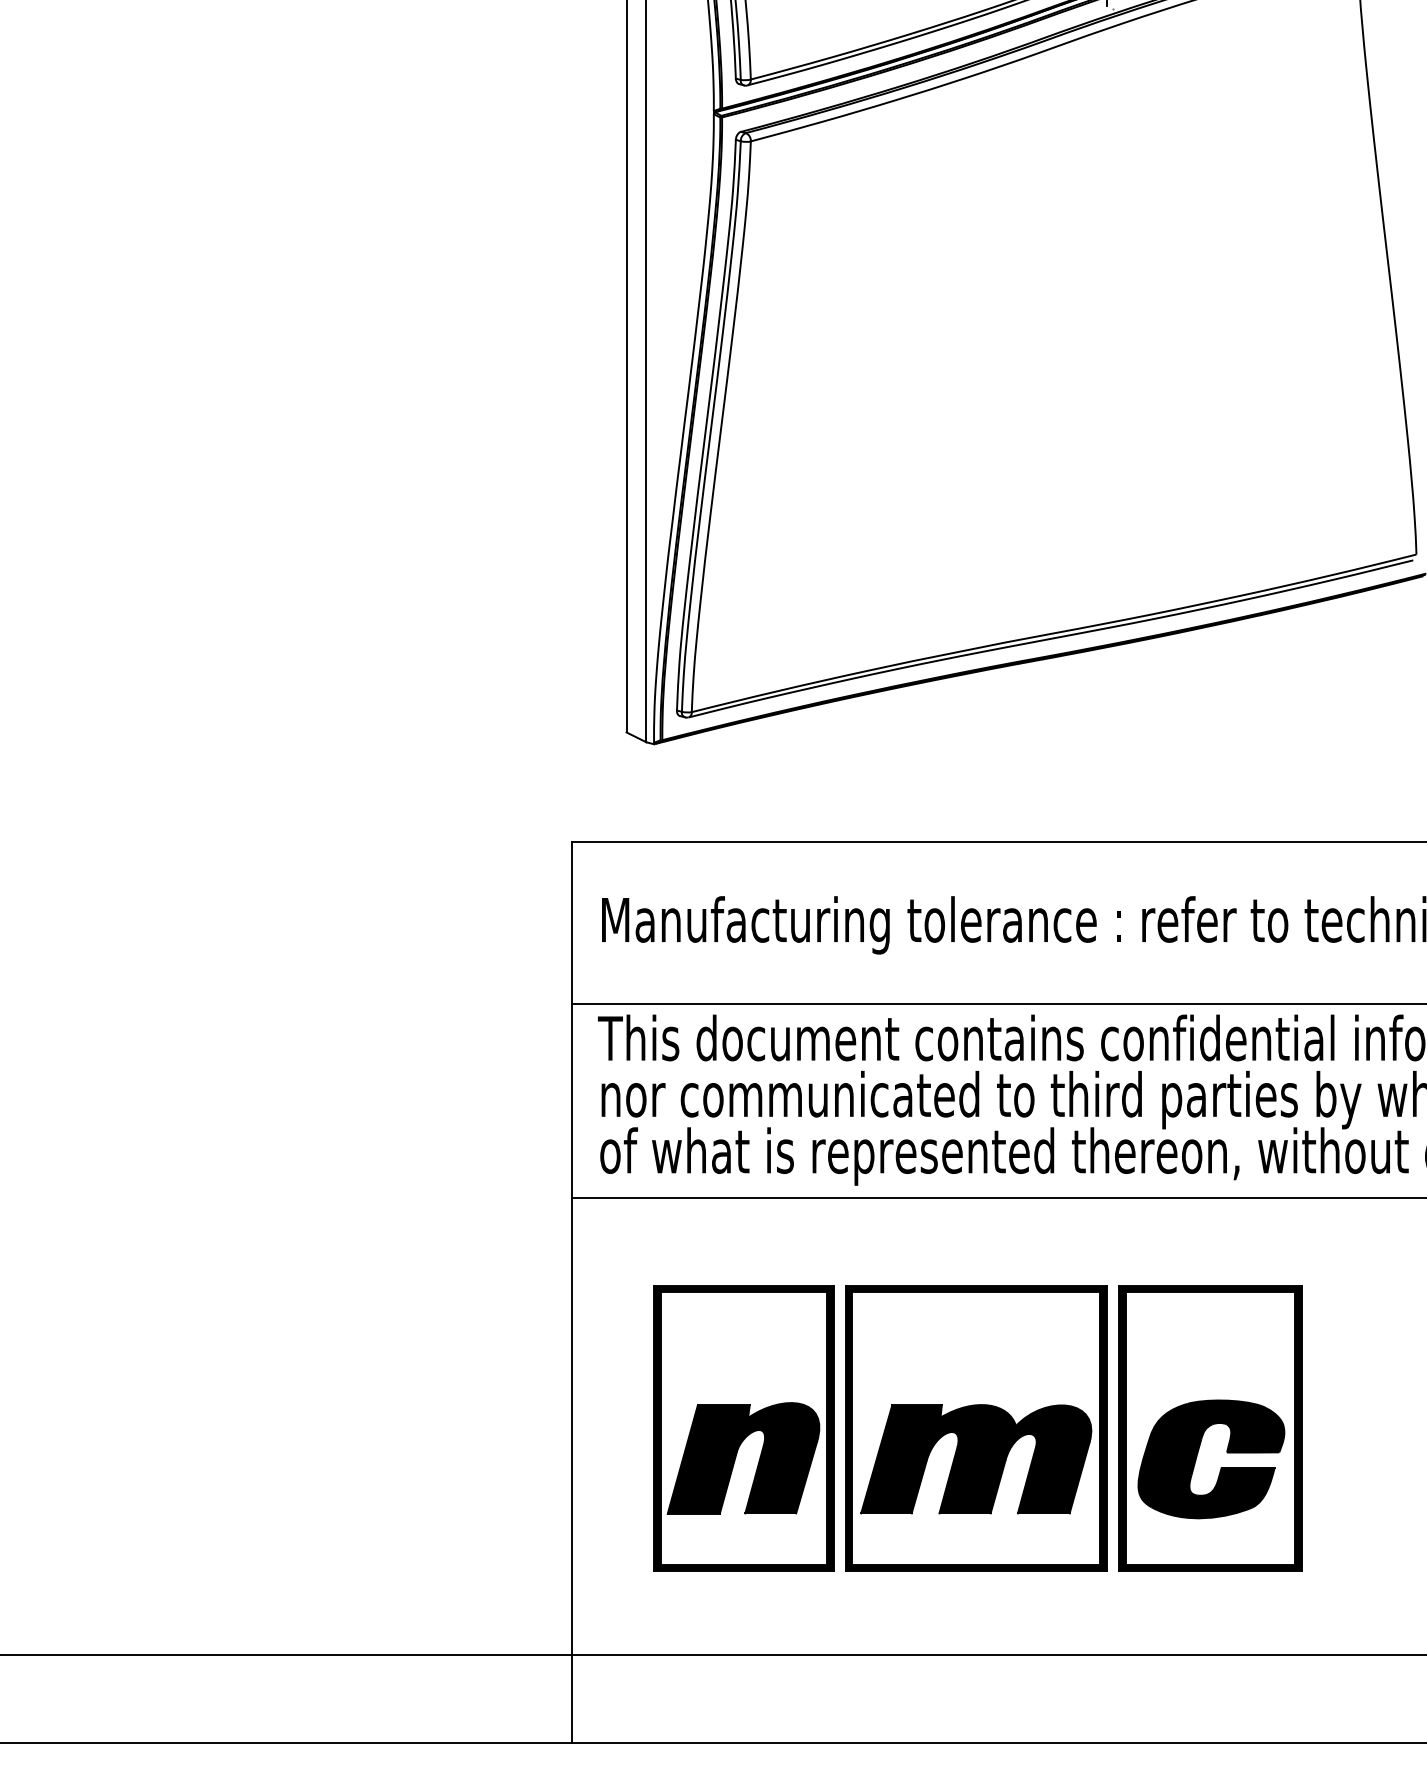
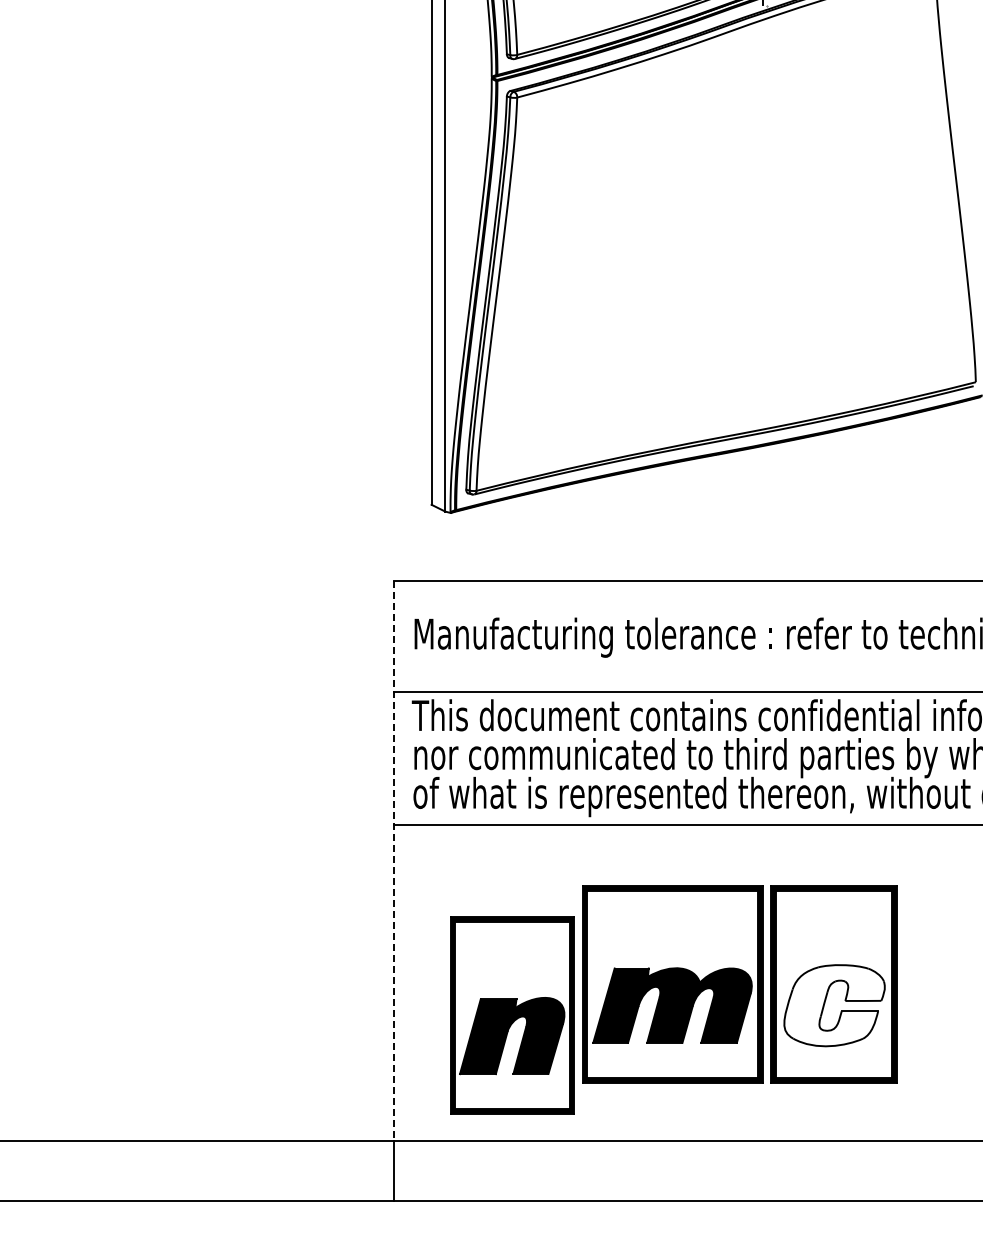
line: (571, 1248) -> (393, 860), solid -> dashed
part: (743, 1428) -> (512, 1015), moved
fill: (1211, 1459) -> (834, 1005), removed

